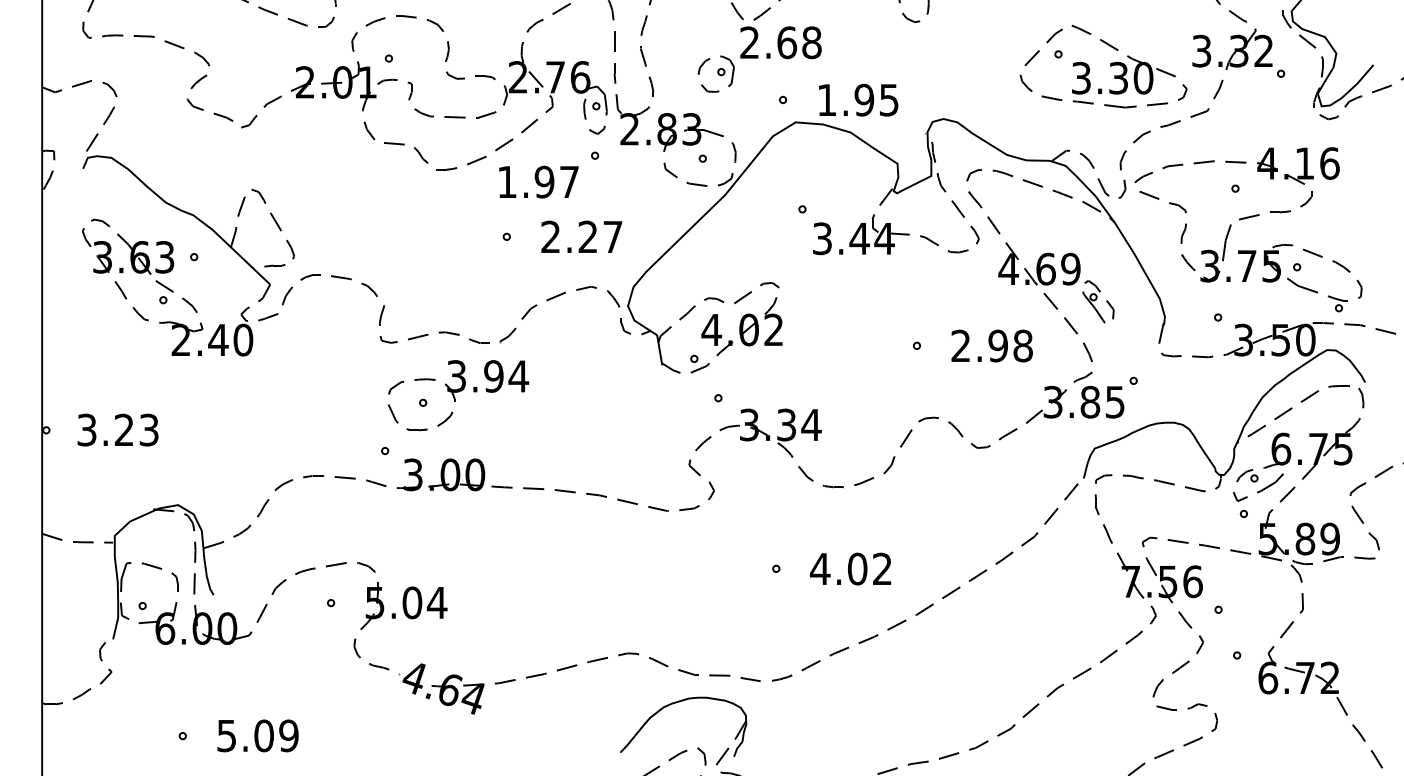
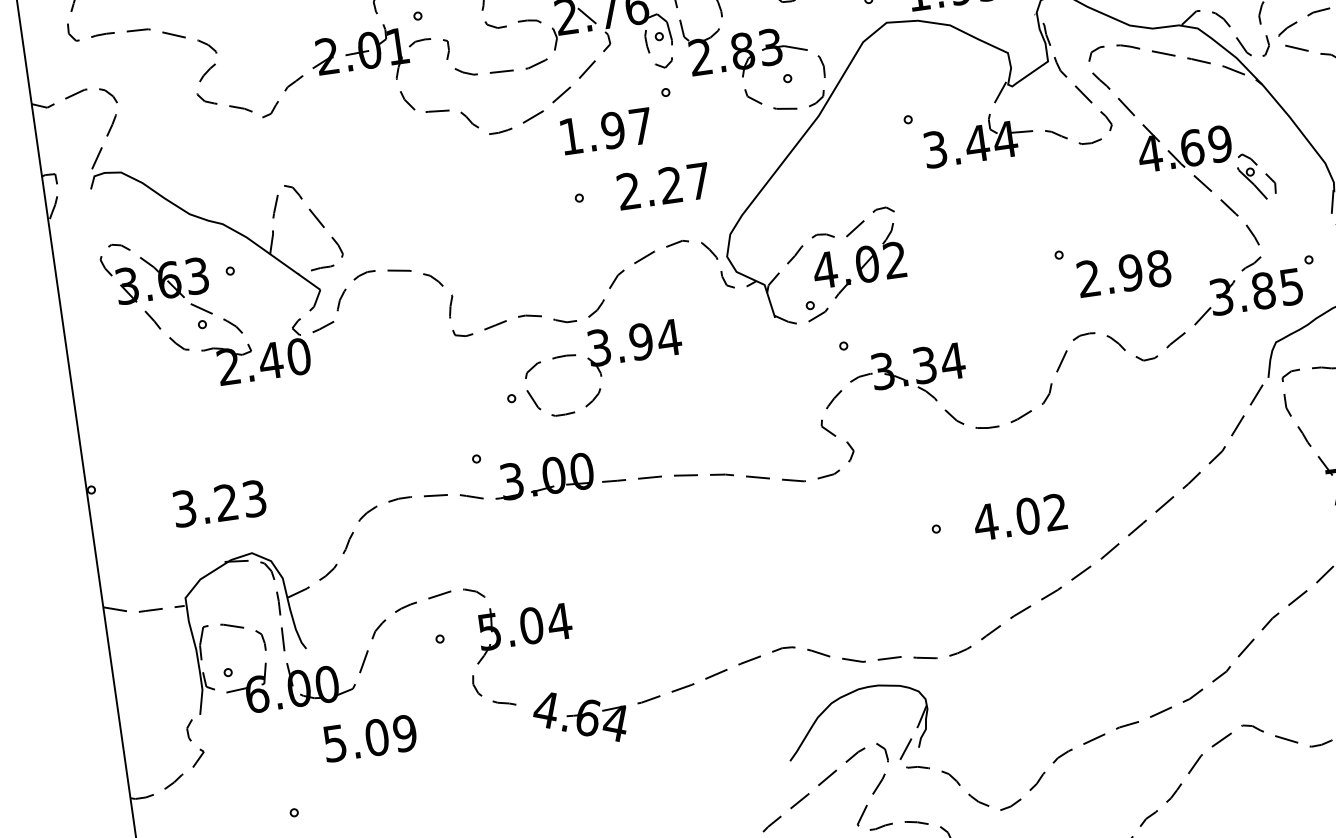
text: (991, 345) -> (1123, 273), moved
part: (458, 395) -> (604, 368), moved
text: (117, 429) -> (218, 503), moved
text: (257, 735) -> (369, 738), moved

